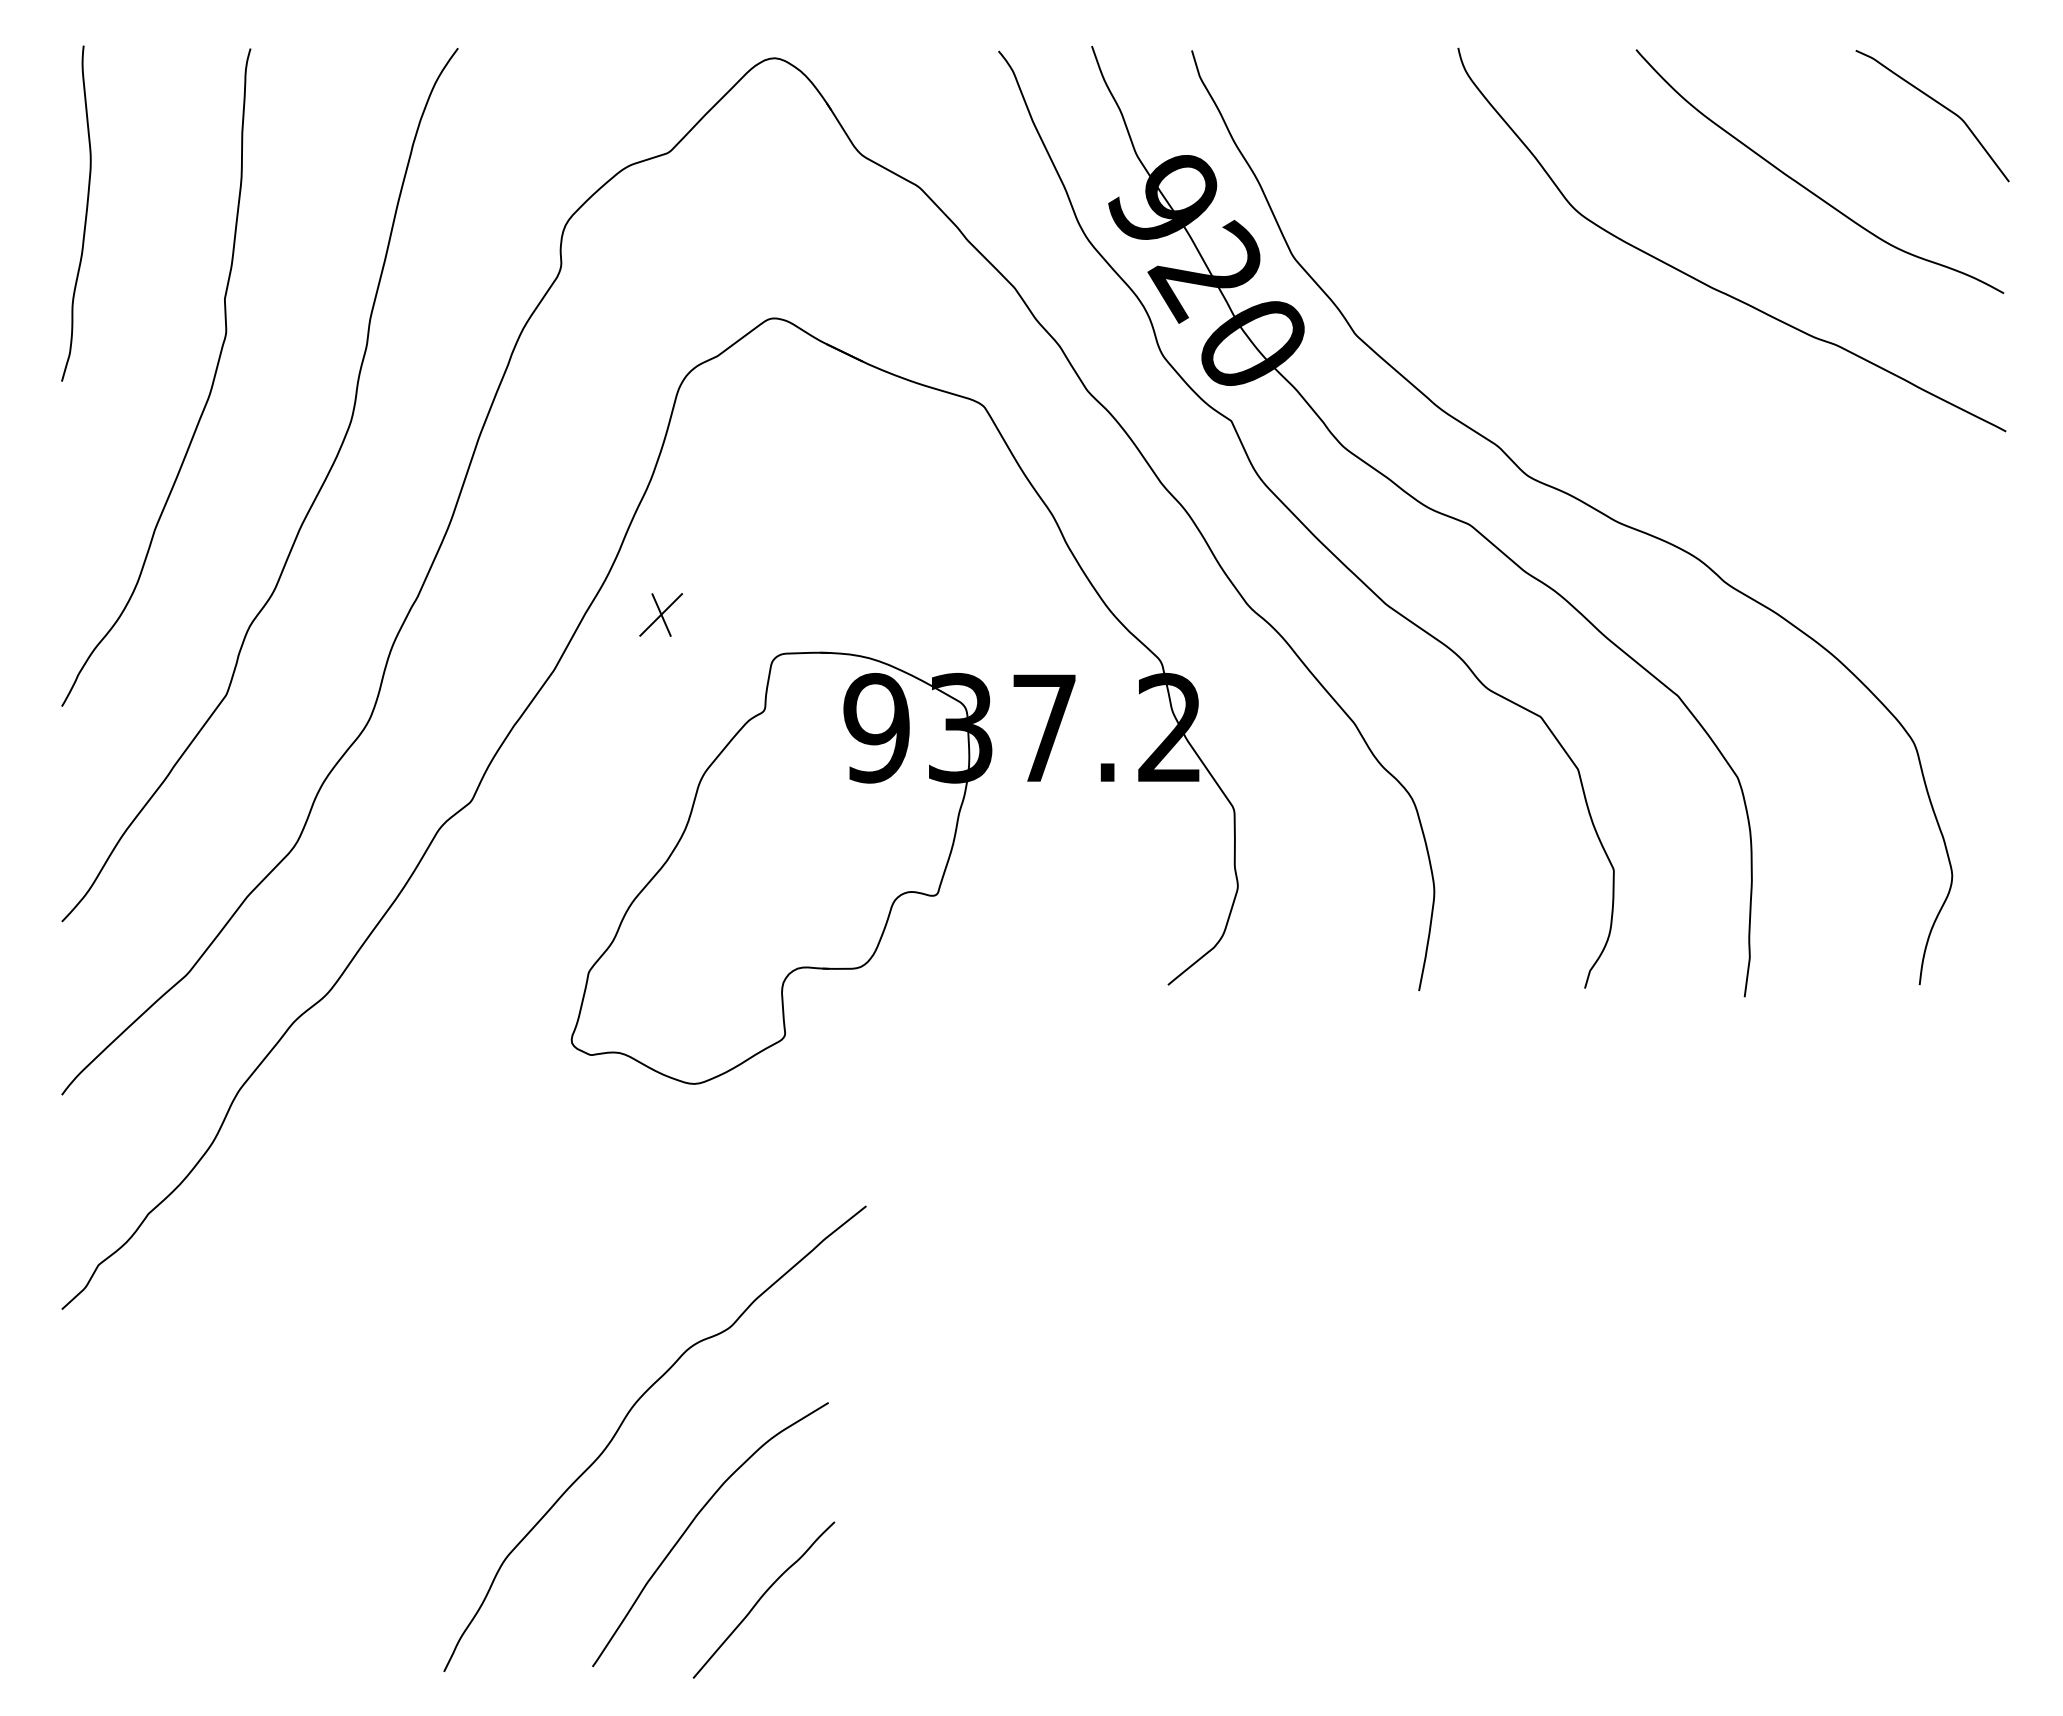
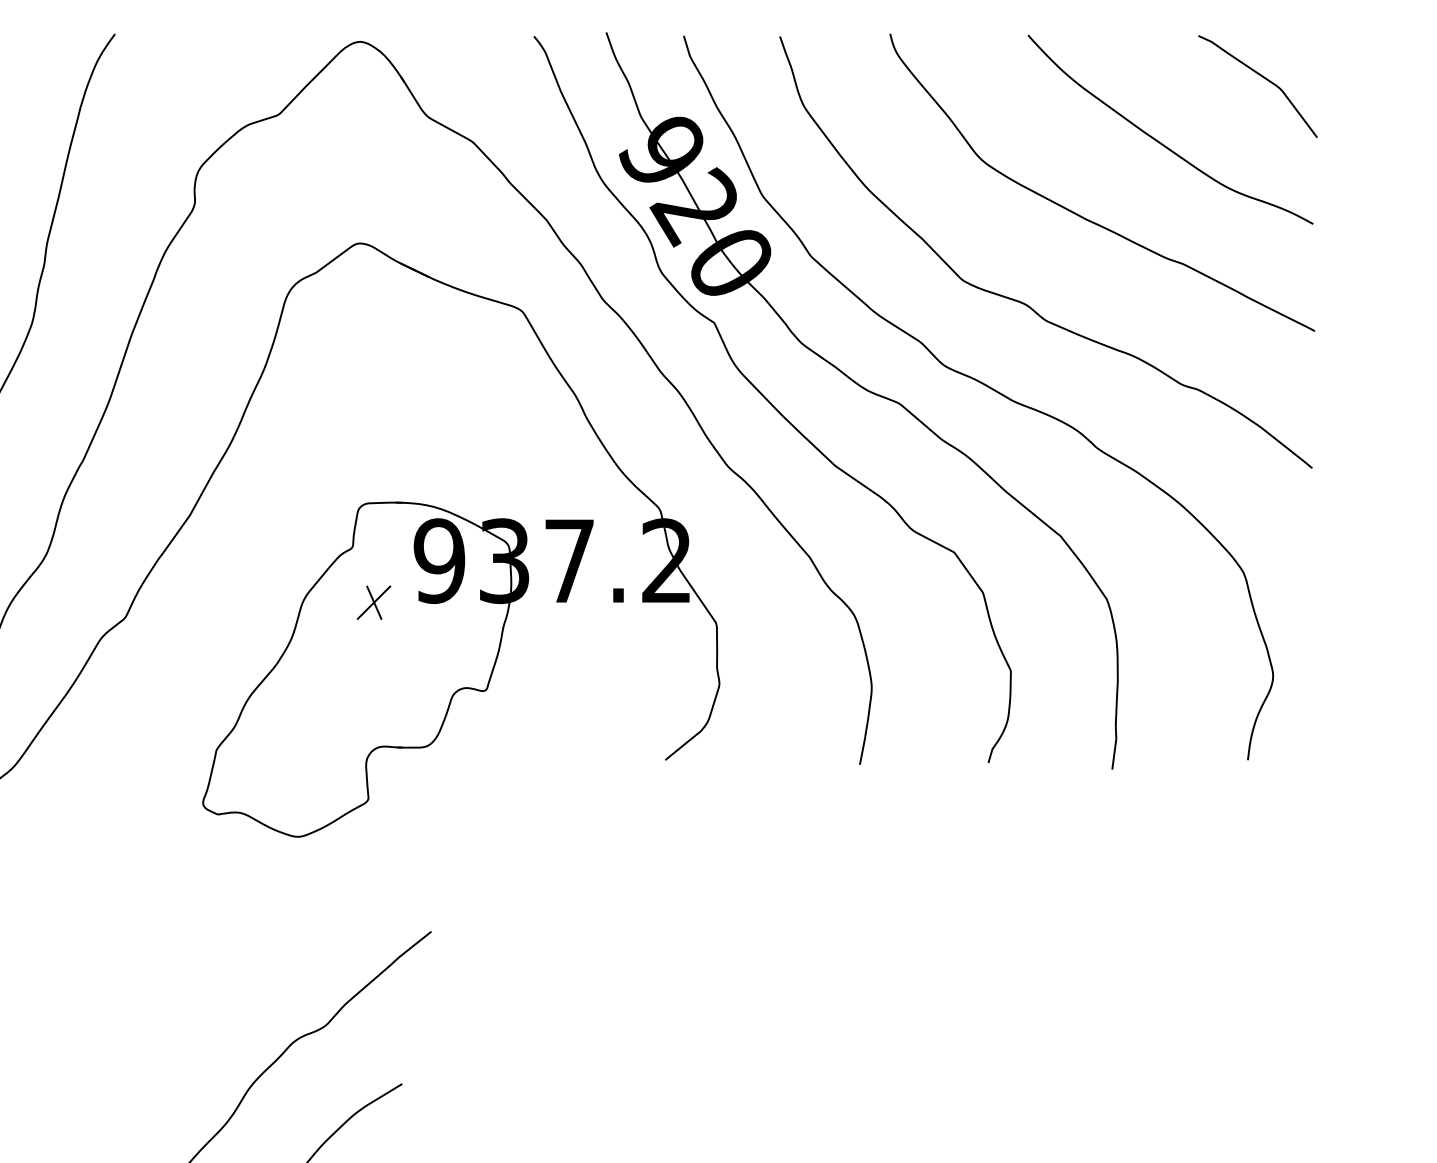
curve: (1627, 393) -> (1021, 301), added
part: (660, 614) -> (373, 602), moved

